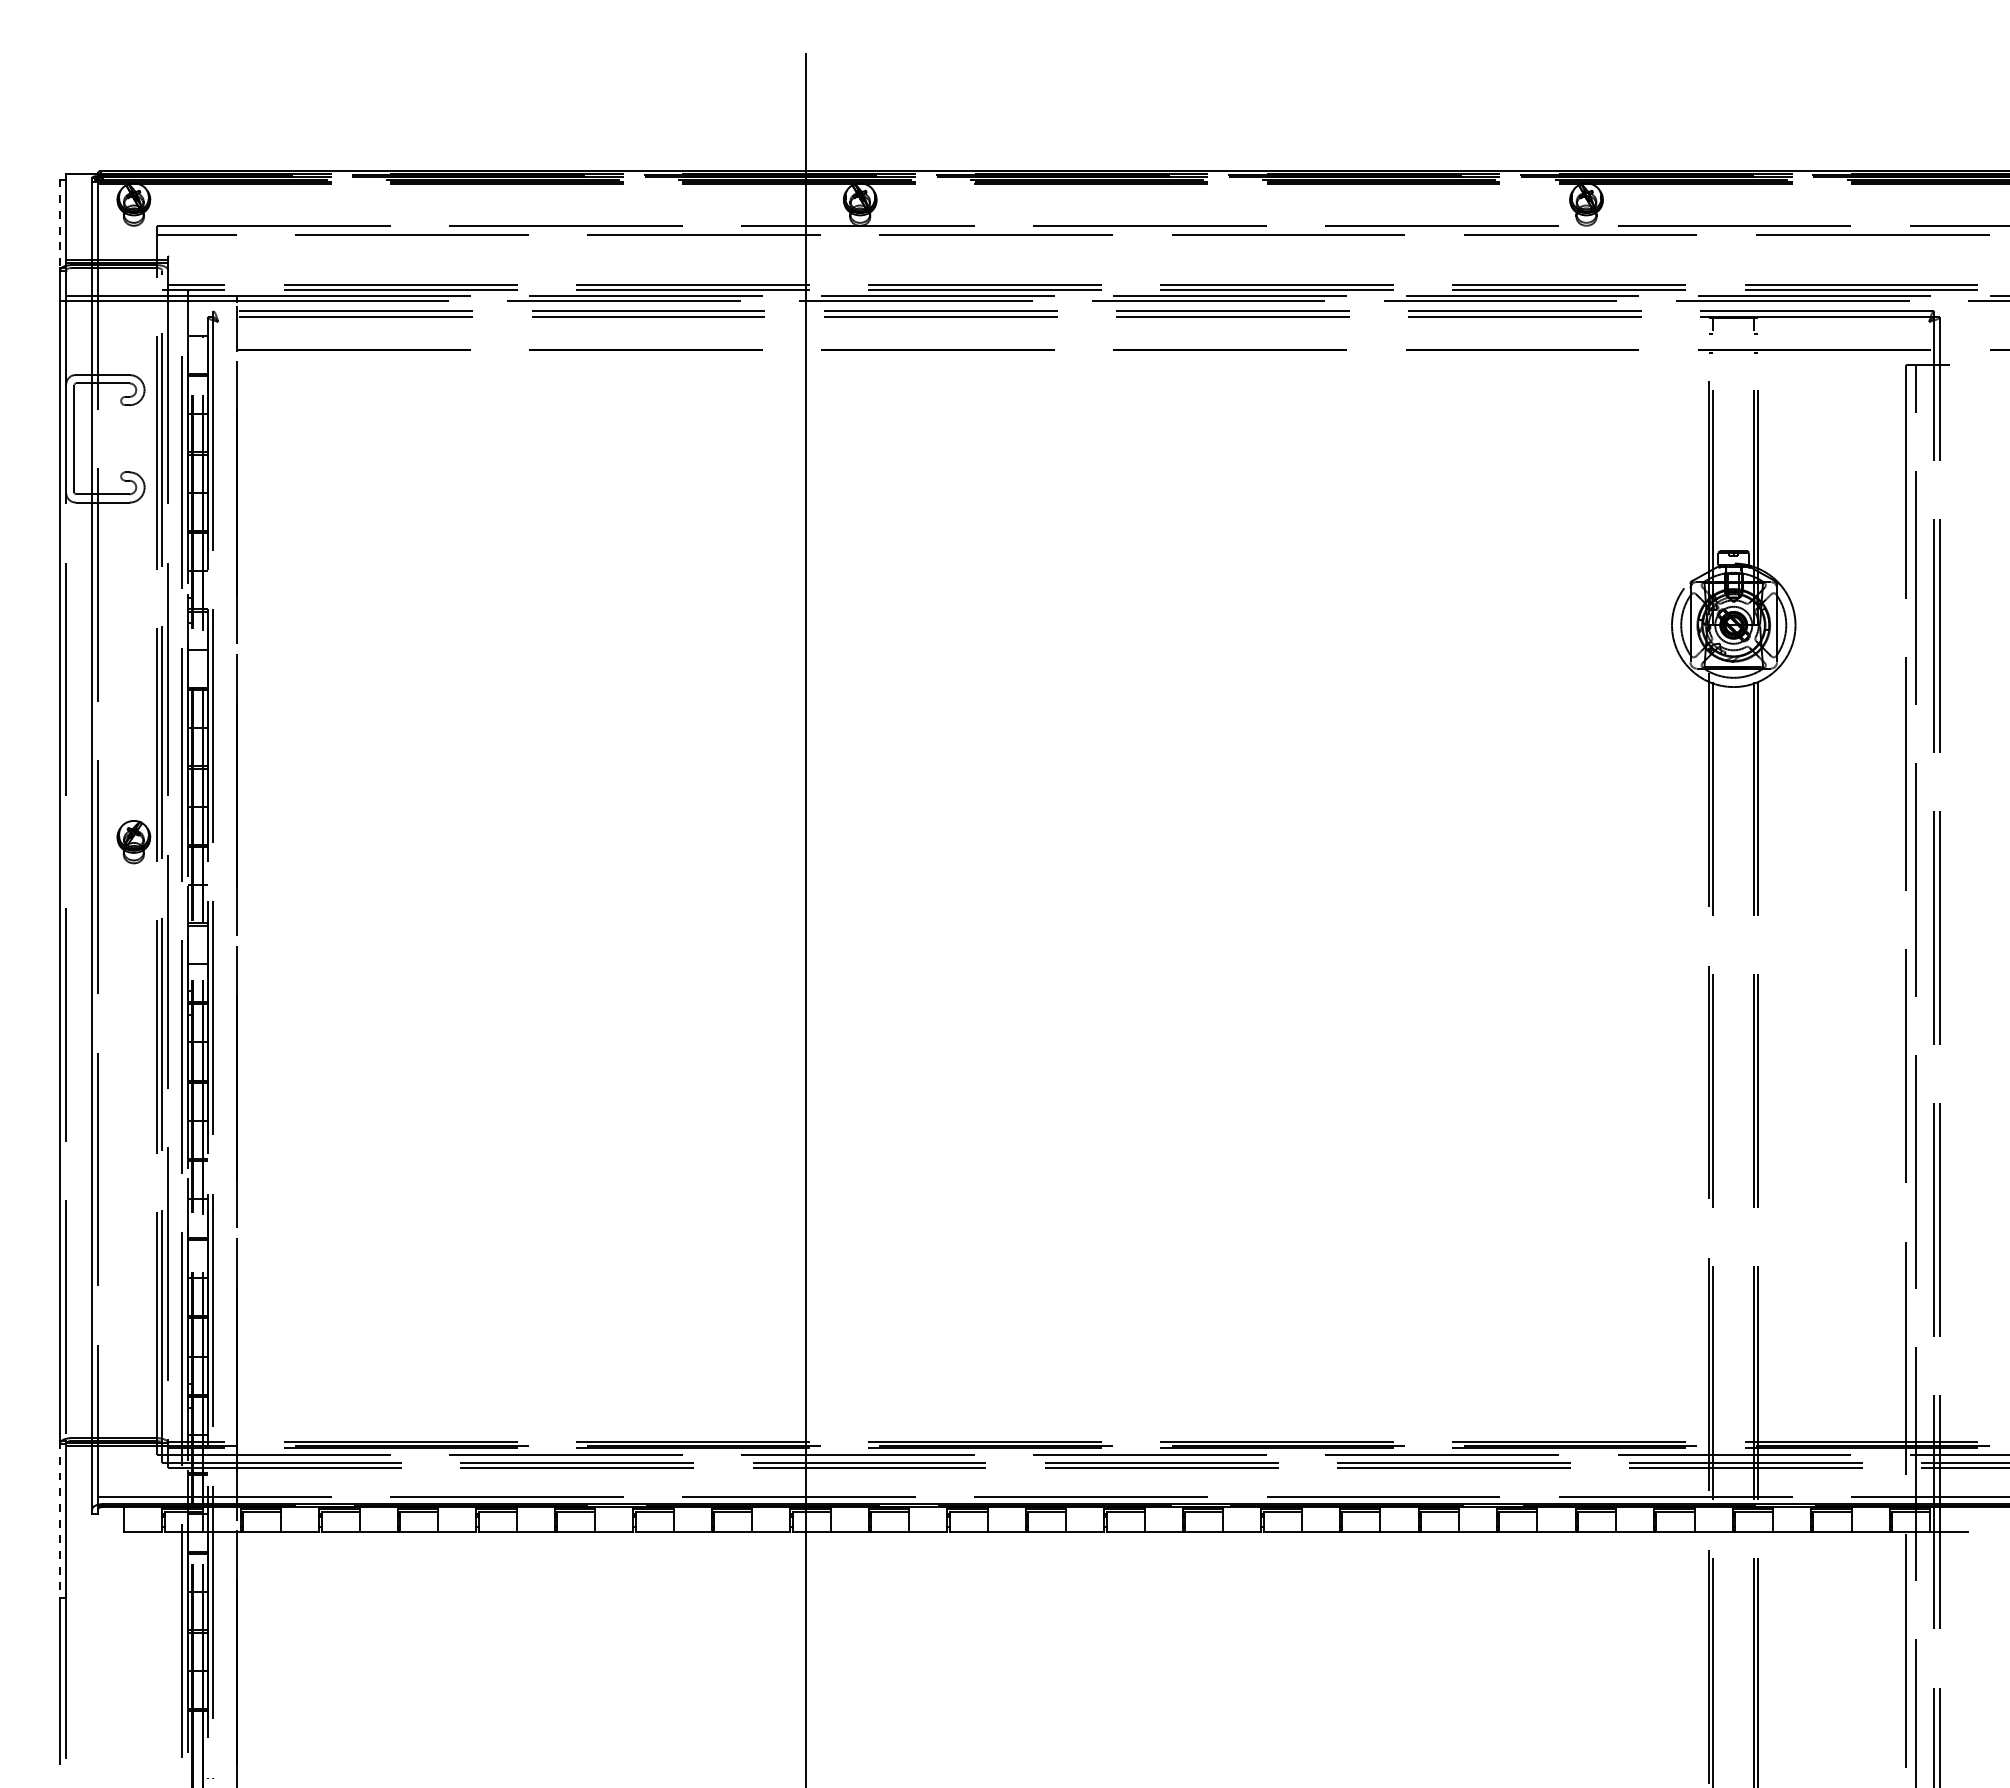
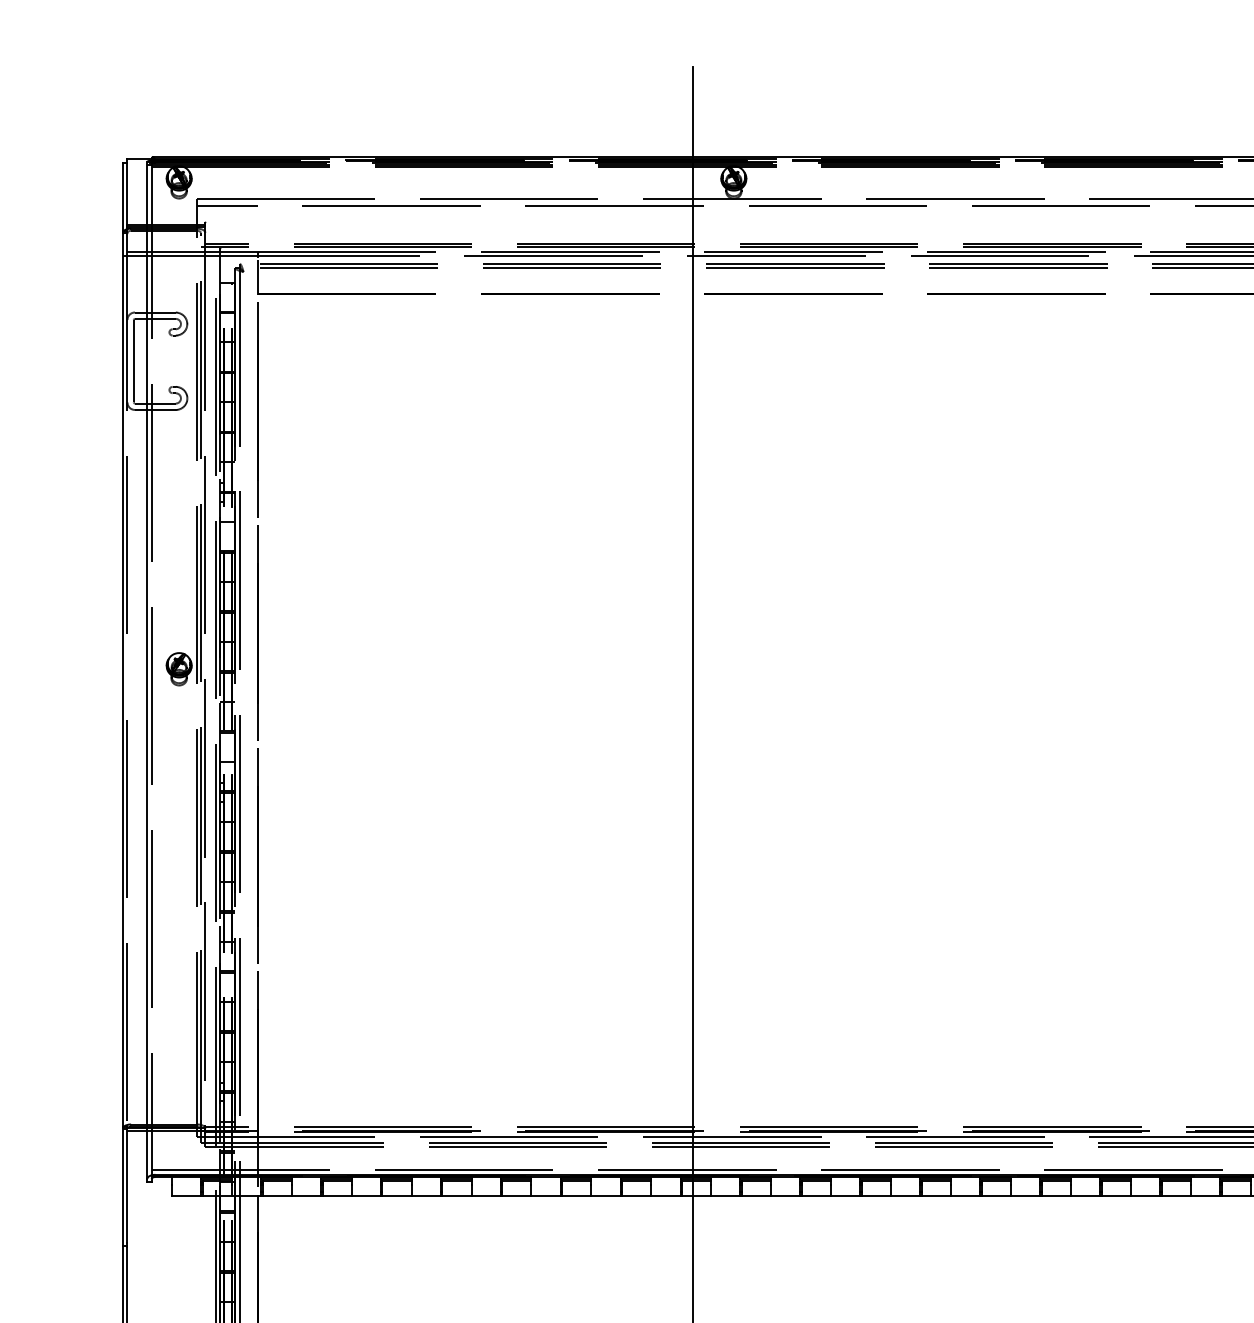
line: (60, 224) -> (123, 197), dashed -> solid
line: (60, 1519) -> (123, 1186), dashed -> solid

